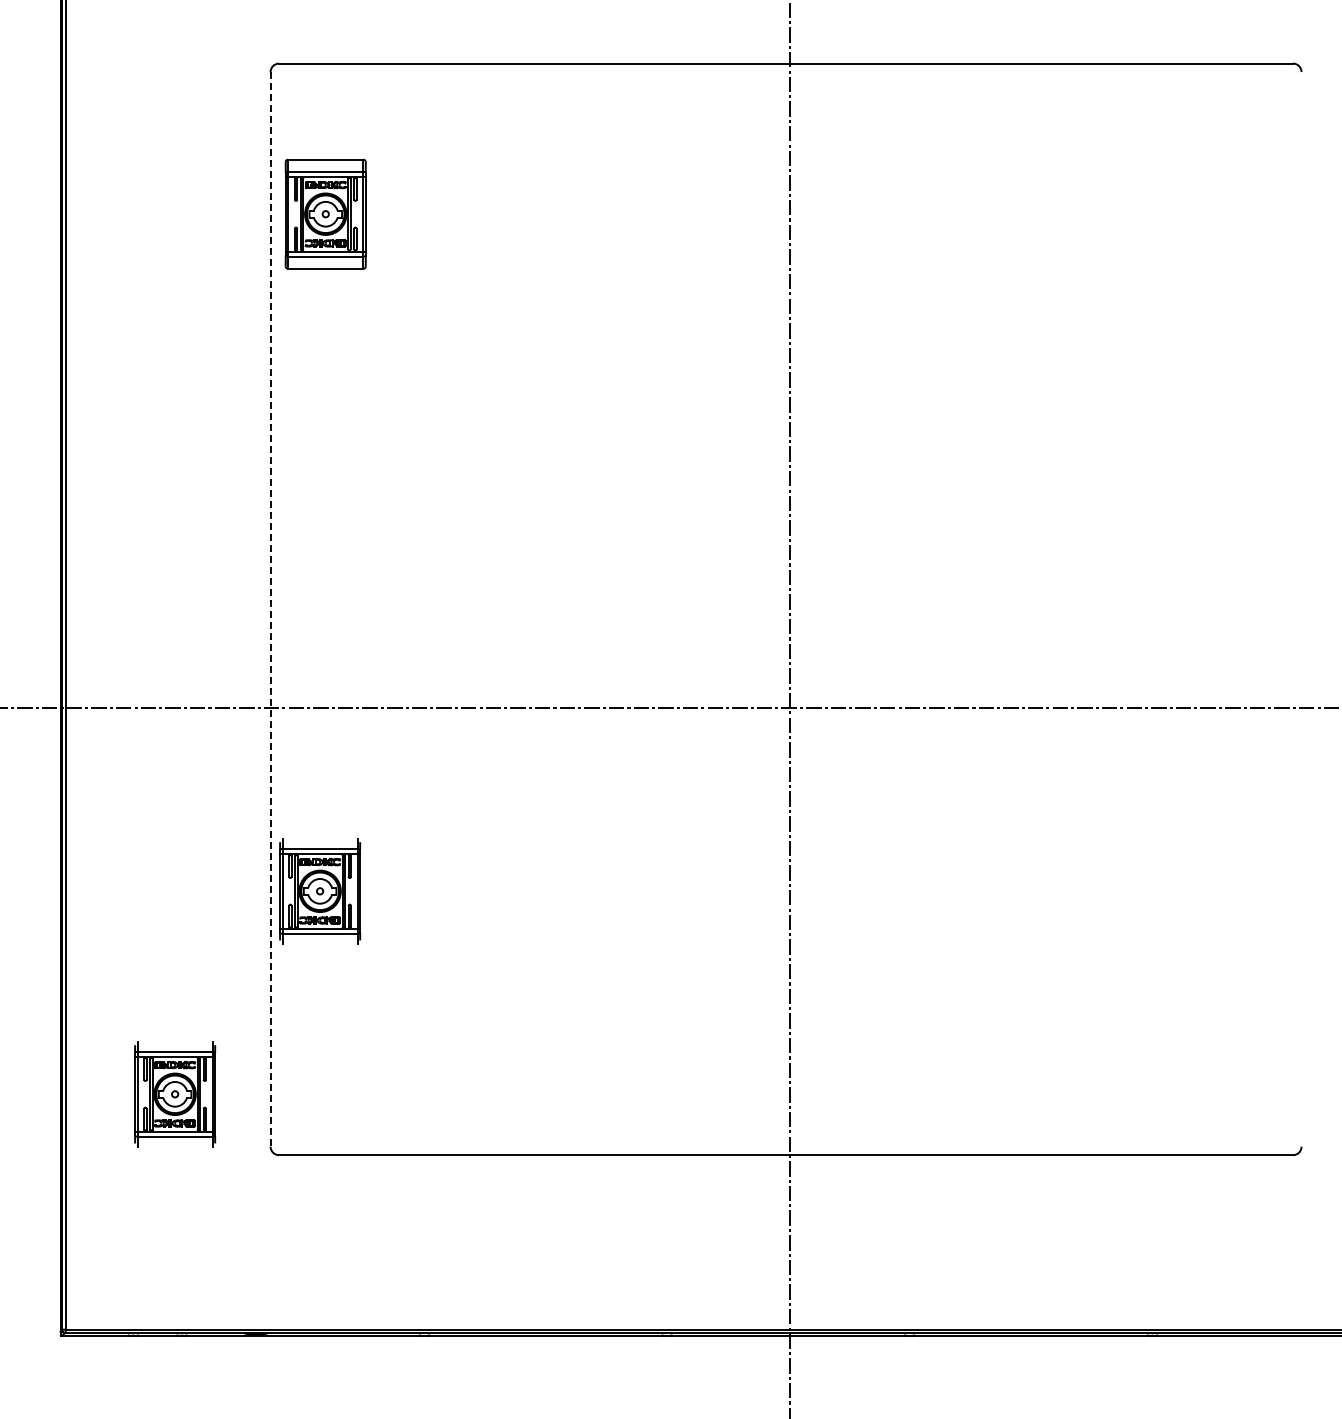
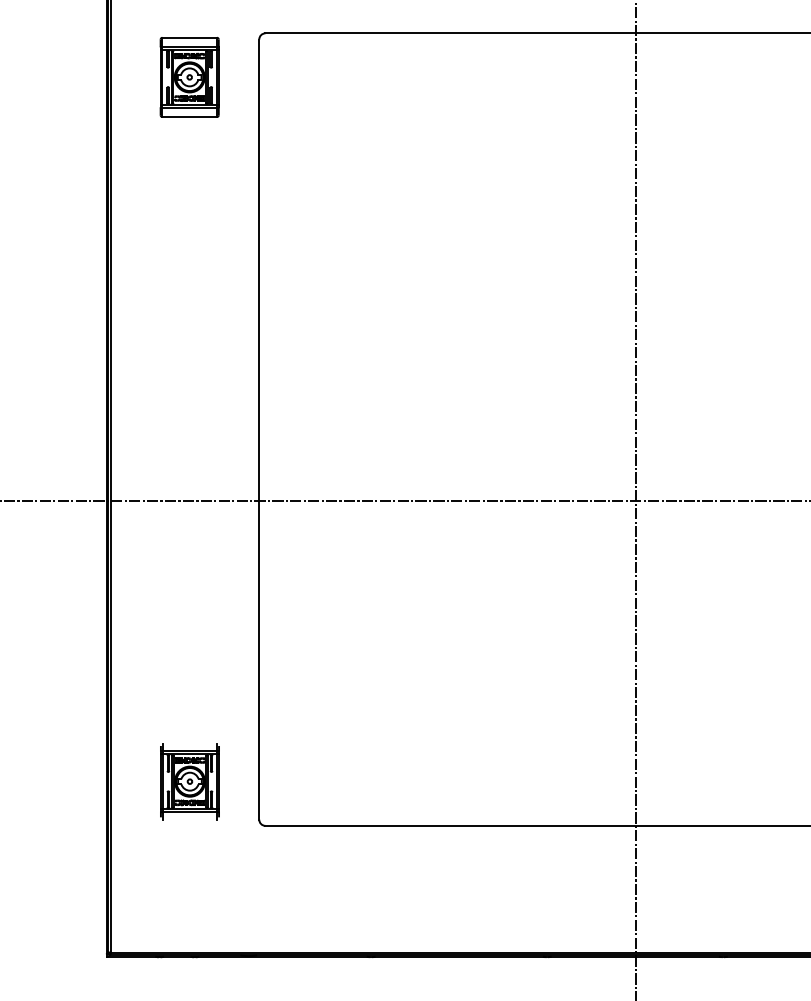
part: (325, 213) -> (189, 76), moved
line: (270, 609) -> (259, 429), dashed -> solid
part: (320, 891) -> (295, 634), removed

